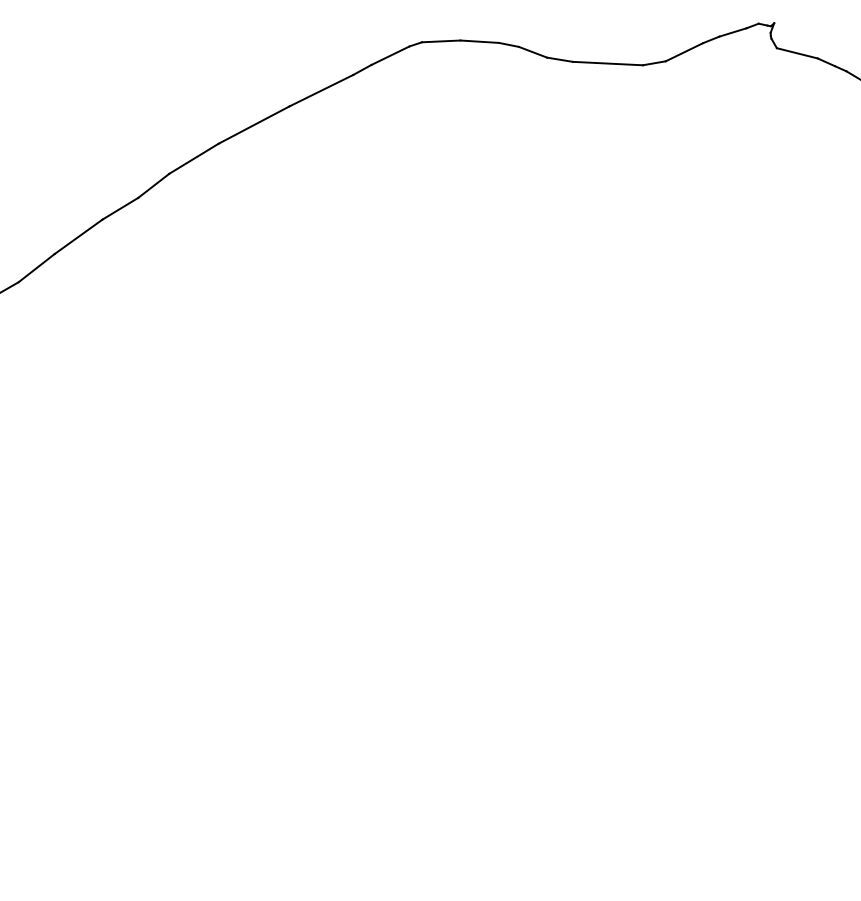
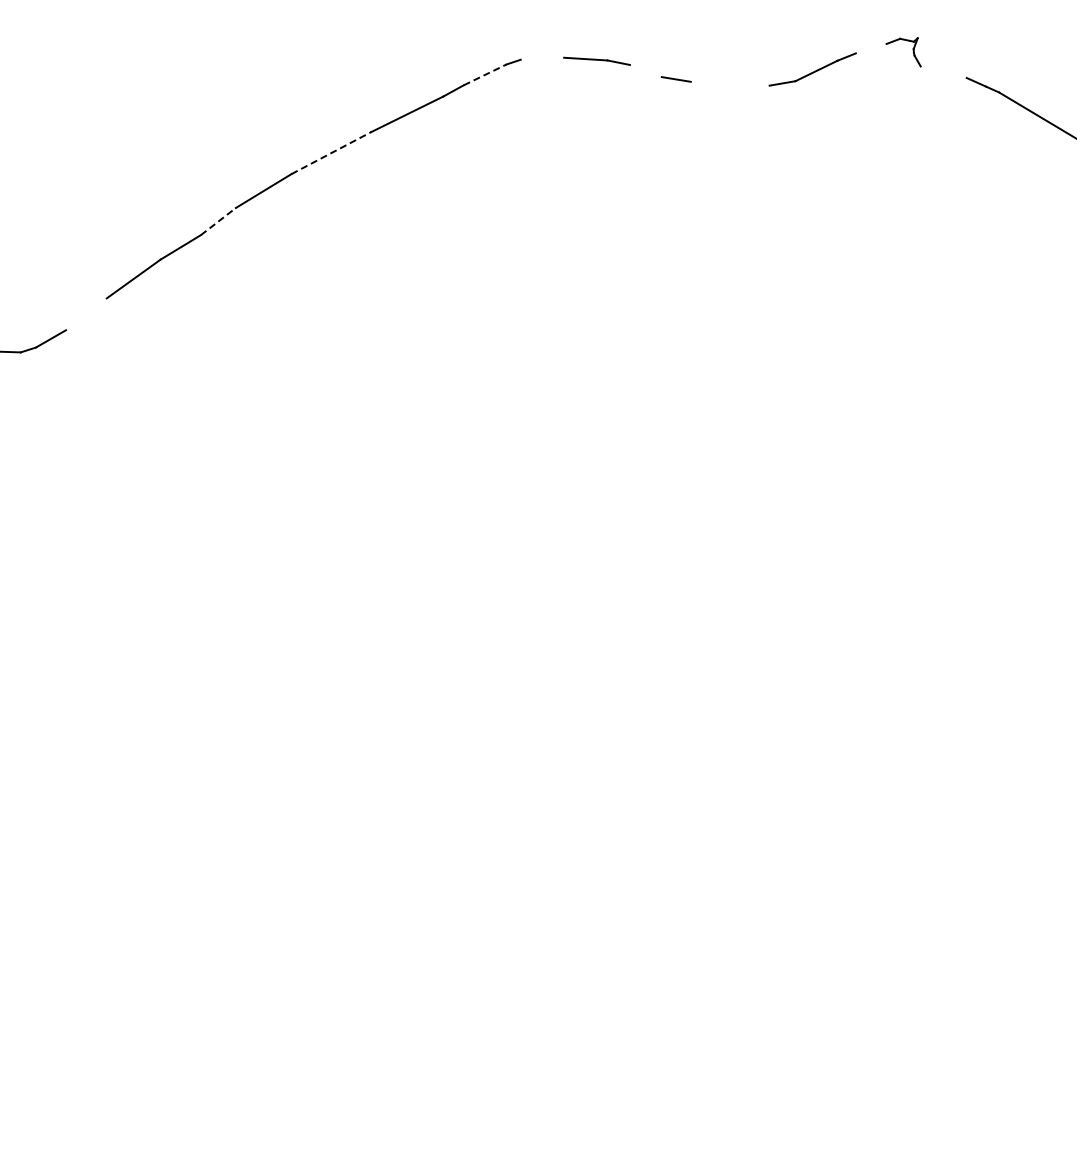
line: (732, 32) -> (870, 48), removed
line: (441, 41) -> (542, 58), removed
line: (532, 51) -> (645, 70), removed
line: (797, 52) -> (943, 71), removed
line: (390, 55) -> (485, 74), solid -> dashed
line: (607, 63) -> (729, 83), removed
line: (254, 124) -> (331, 152), solid -> dashed
line: (153, 185) -> (218, 221), solid -> dashed
line: (36, 268) -> (86, 314), removed

